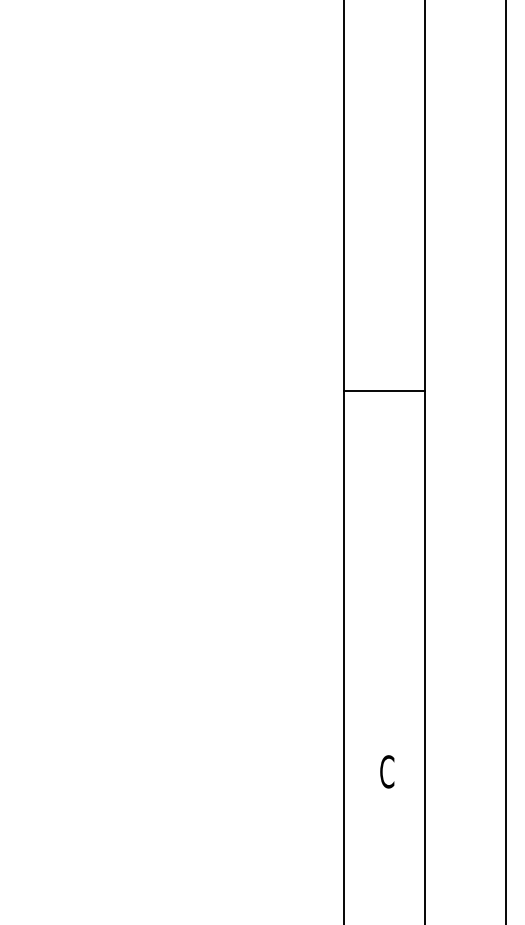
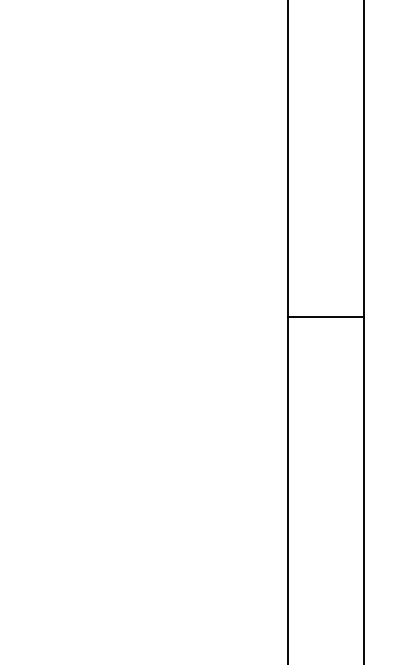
line: (384, 390) -> (325, 317), moved

